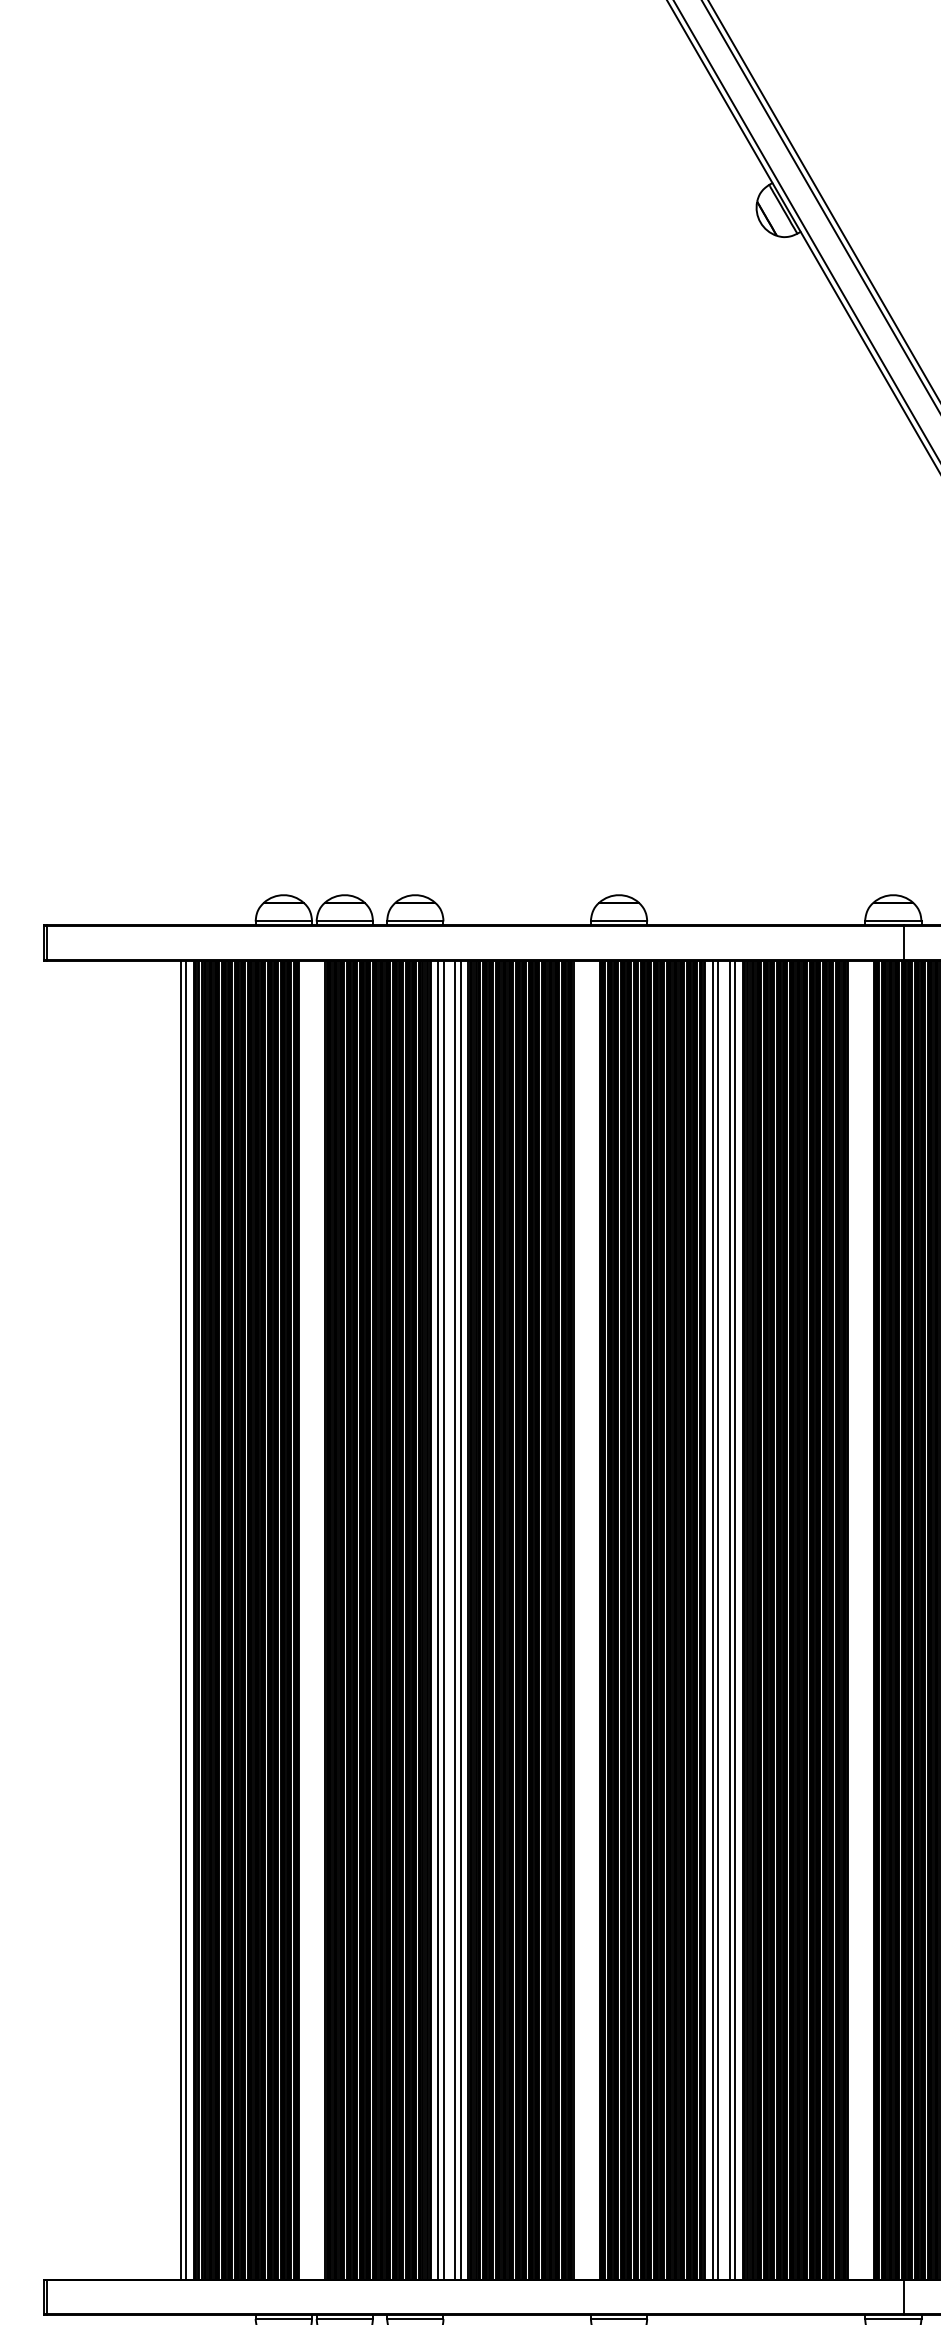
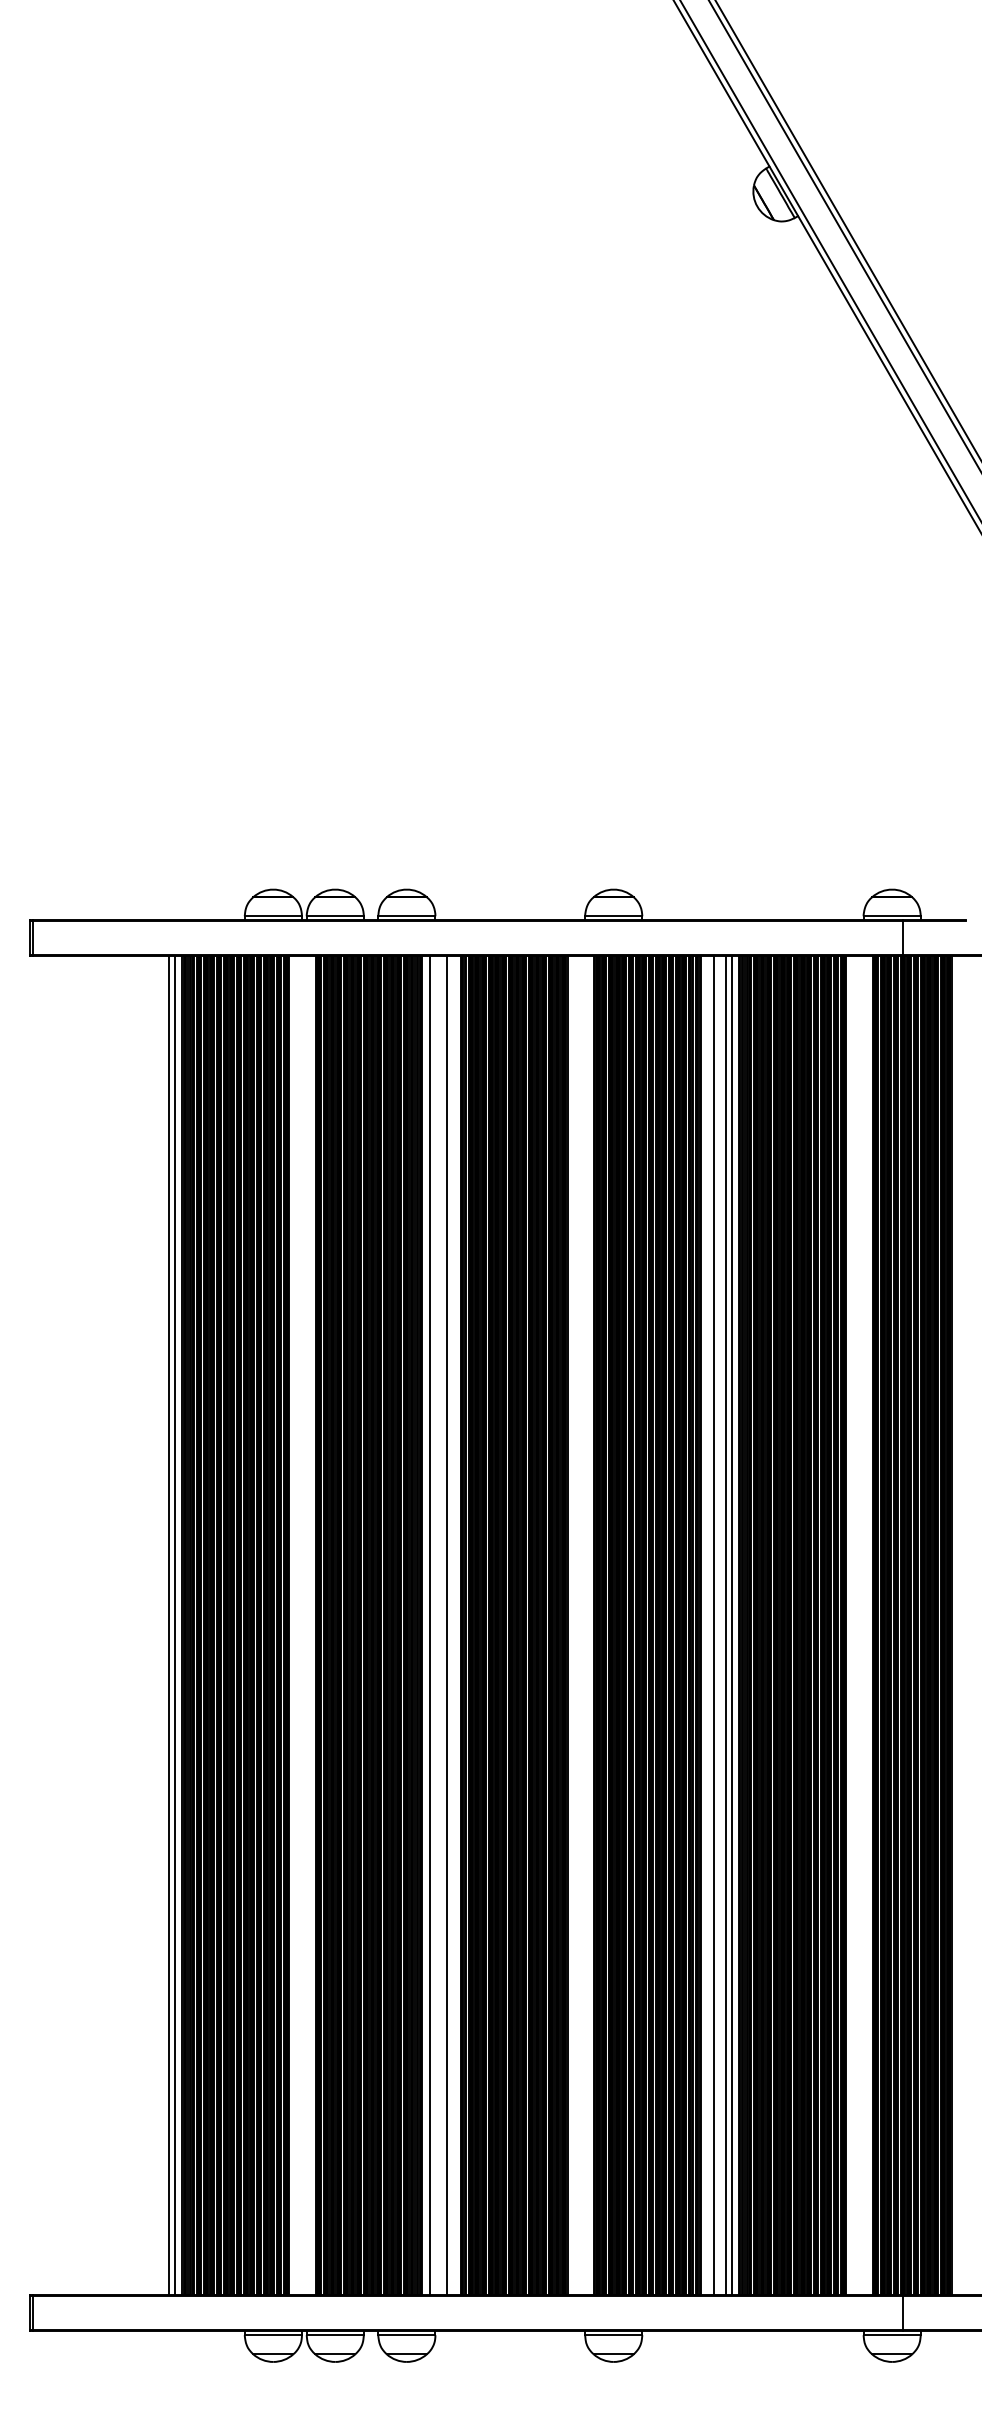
line: (443, 1619) -> (435, 1625), removed
line: (461, 1619) -> (453, 1625), removed
line: (712, 1619) -> (708, 1625), removed

